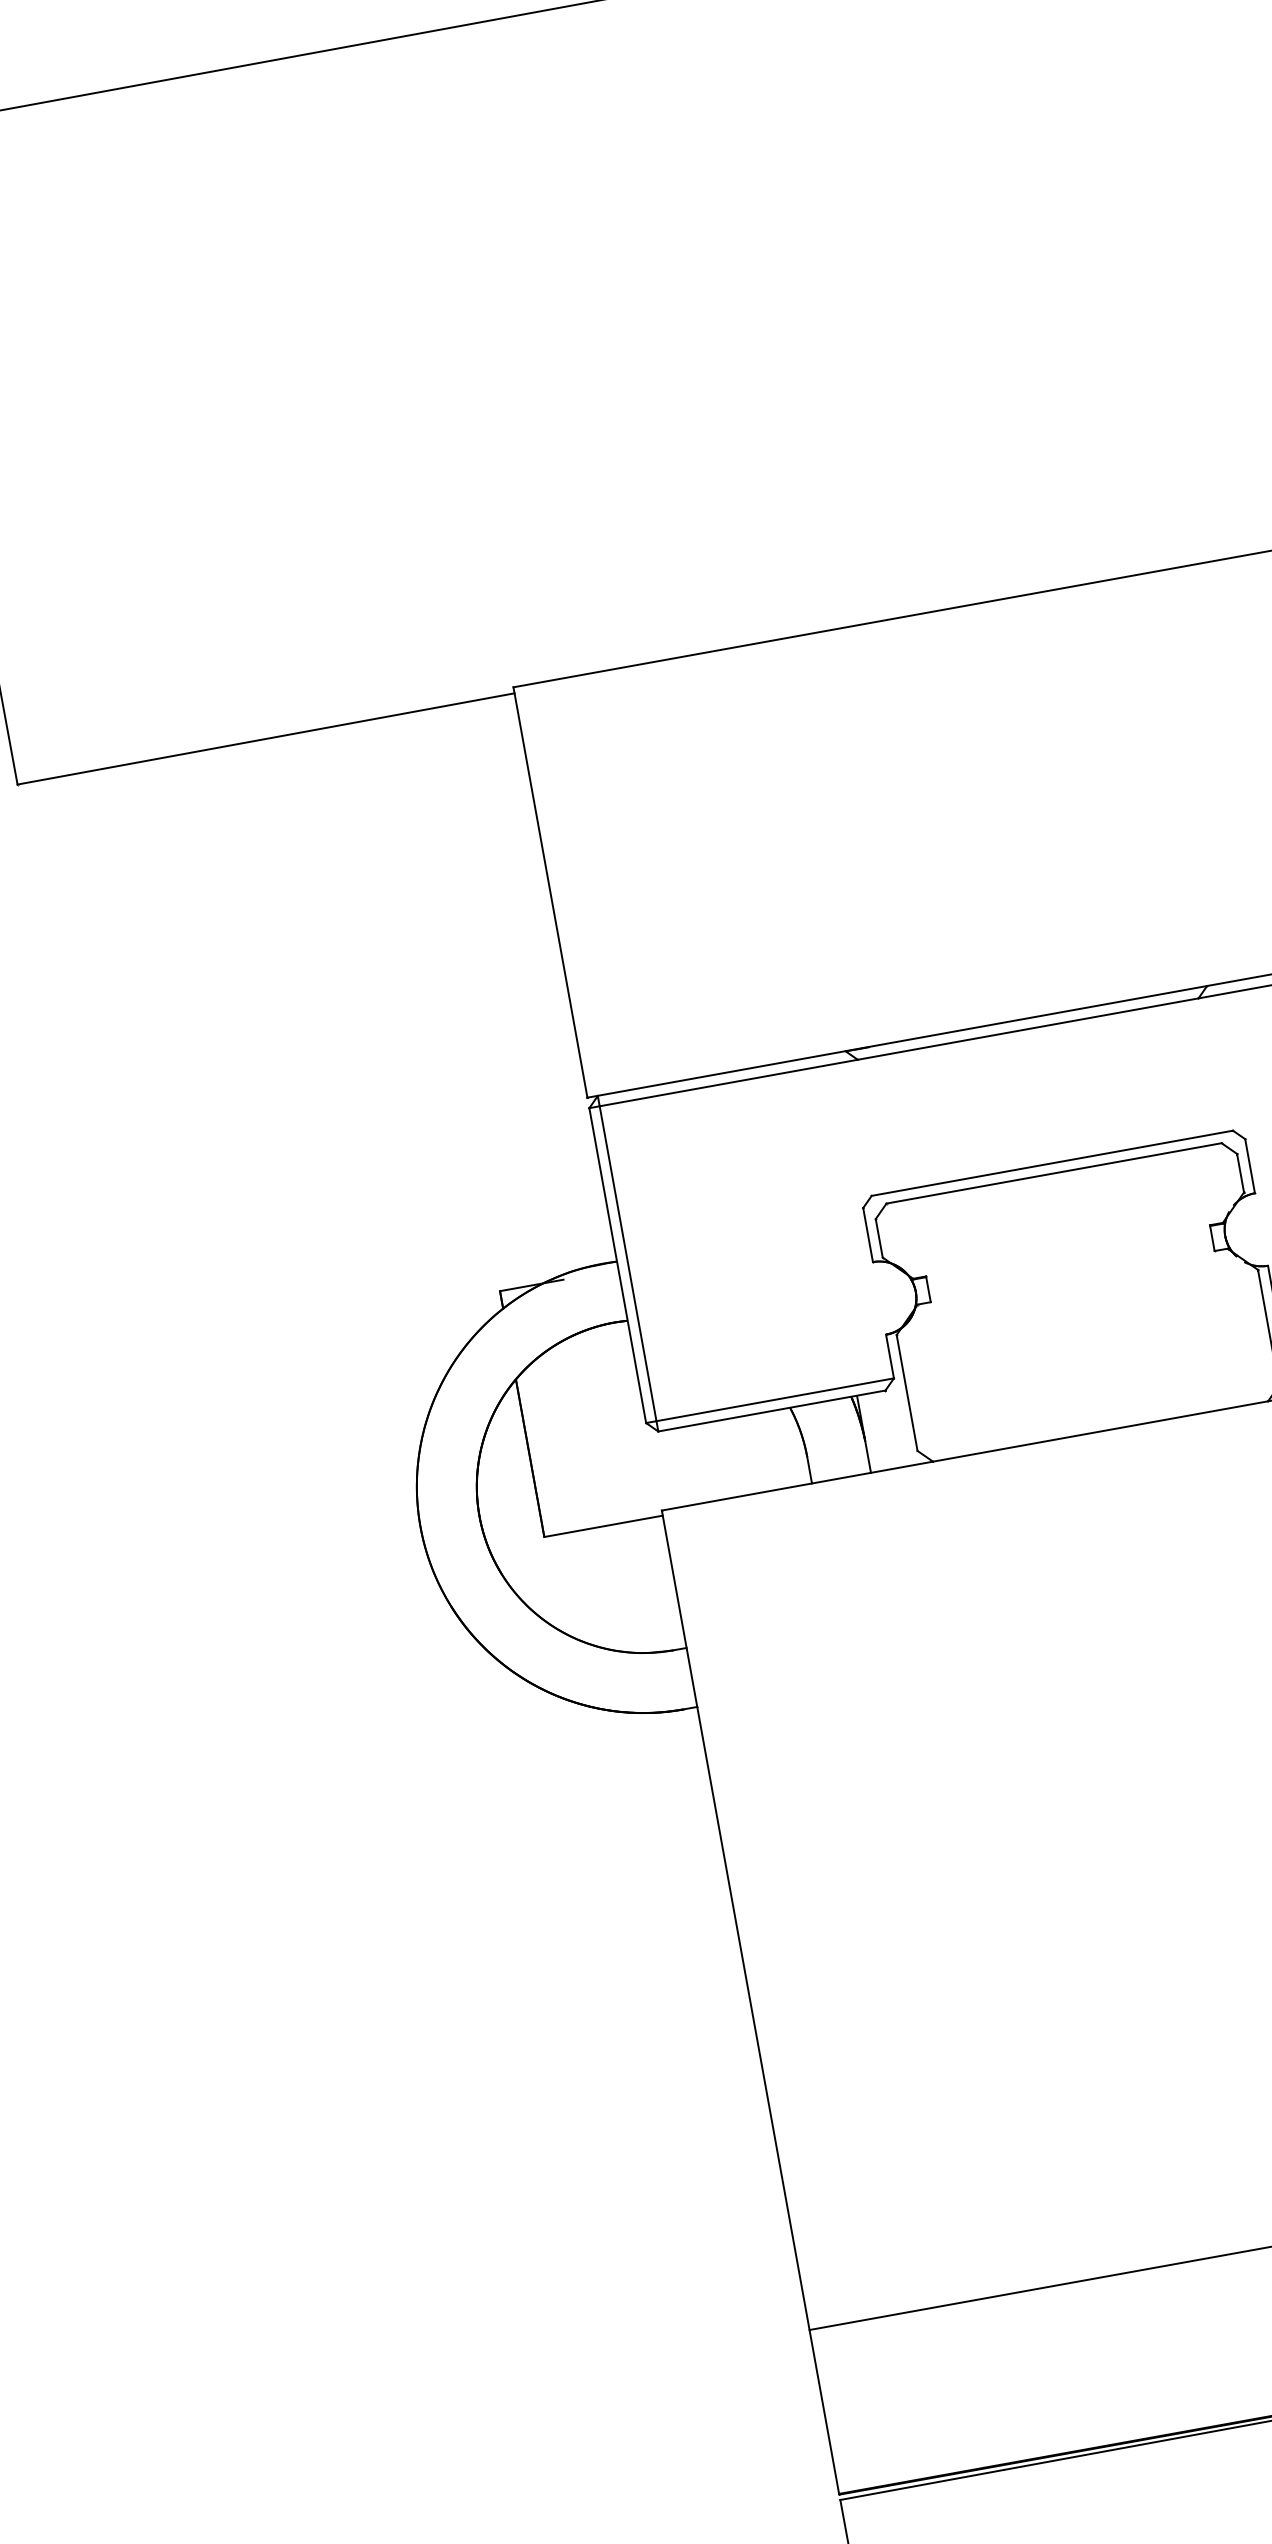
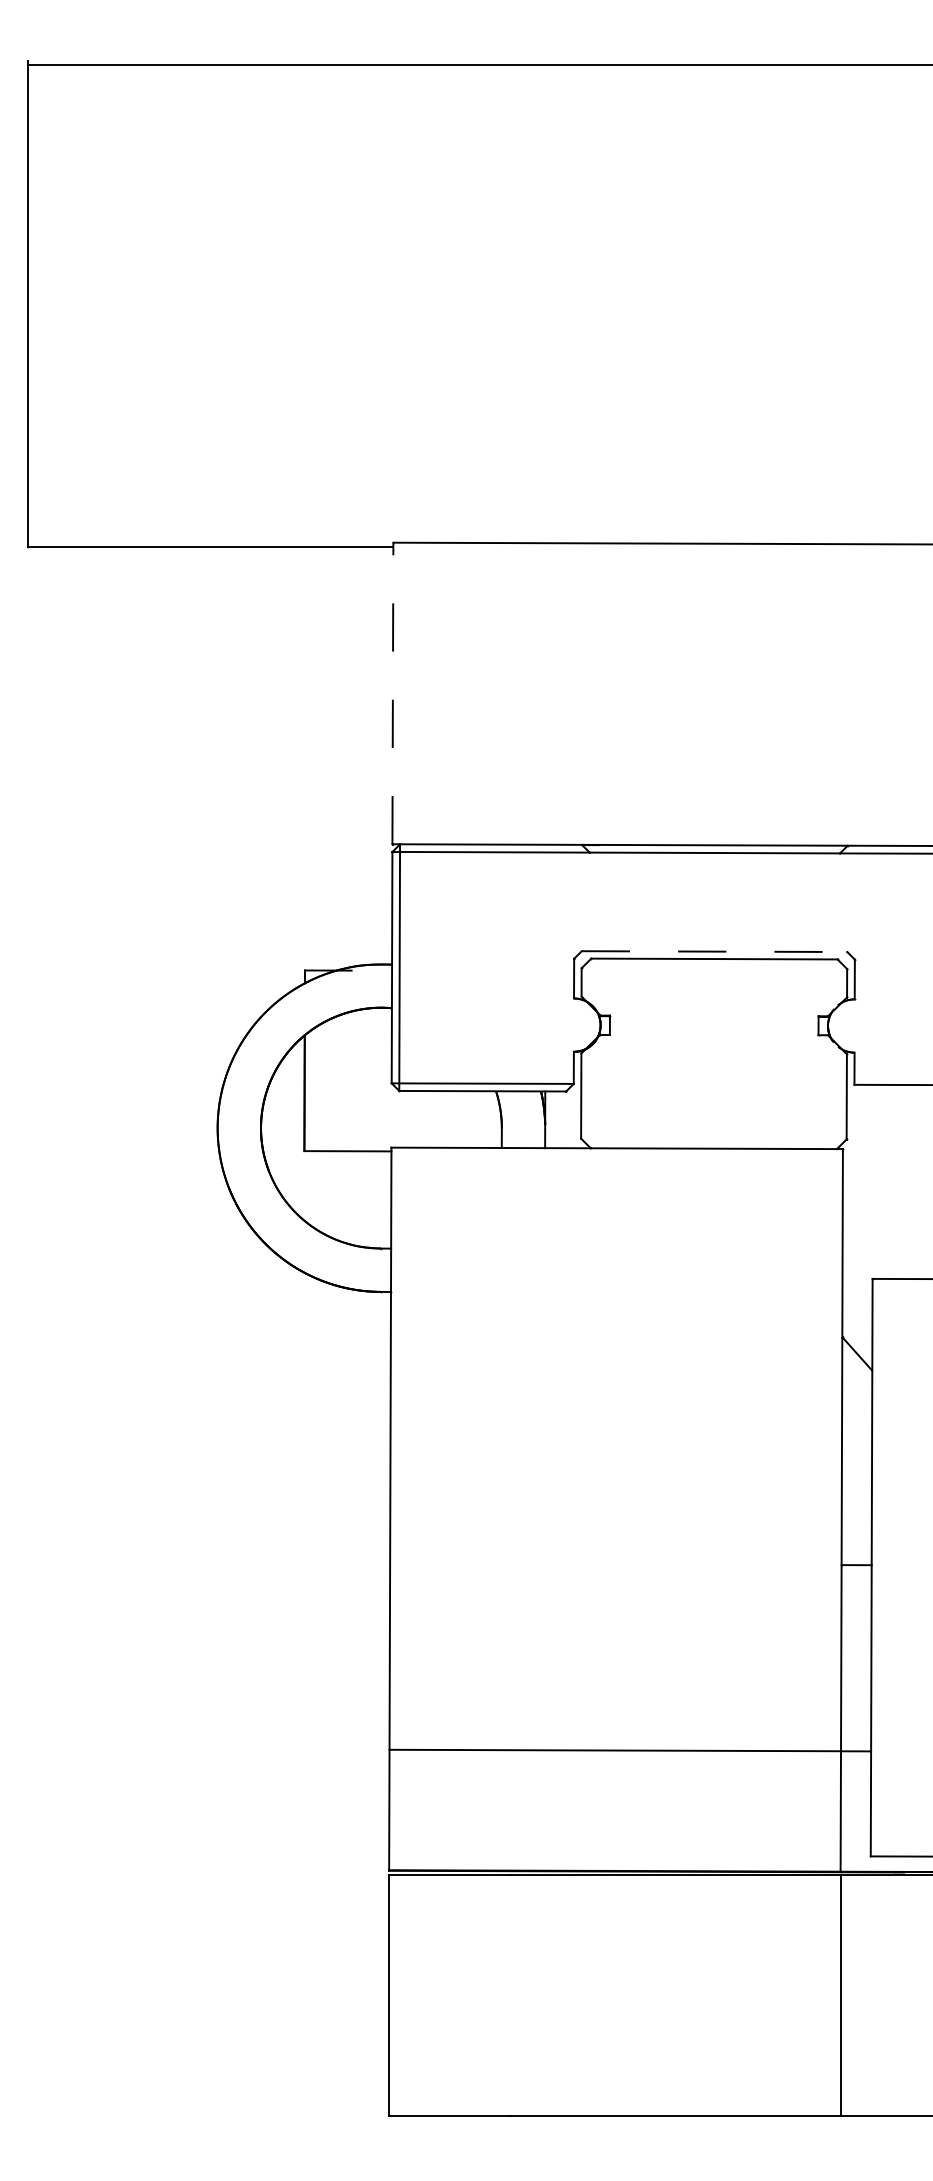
line: (549, 892) -> (392, 693), solid -> dashed
line: (1052, 1163) -> (714, 951), solid -> dashed

